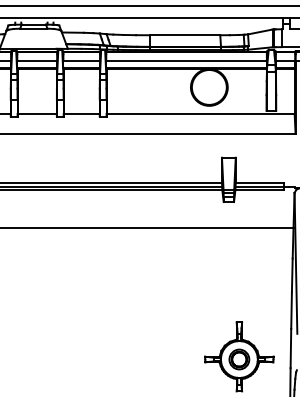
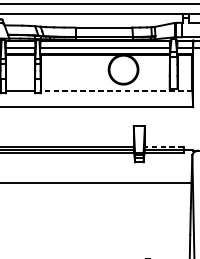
line: (200, 113) -> (116, 90), solid -> dashed
line: (259, 182) -> (164, 146), solid -> dashed

